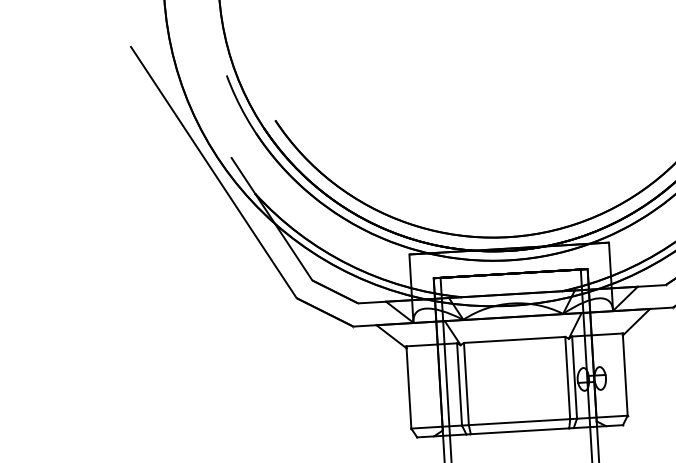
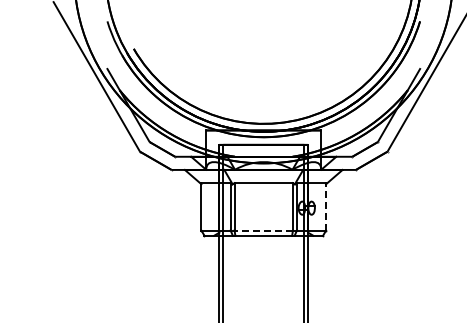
line: (625, 374) -> (326, 206), solid -> dashed
line: (519, 422) -> (263, 230), solid -> dashed

